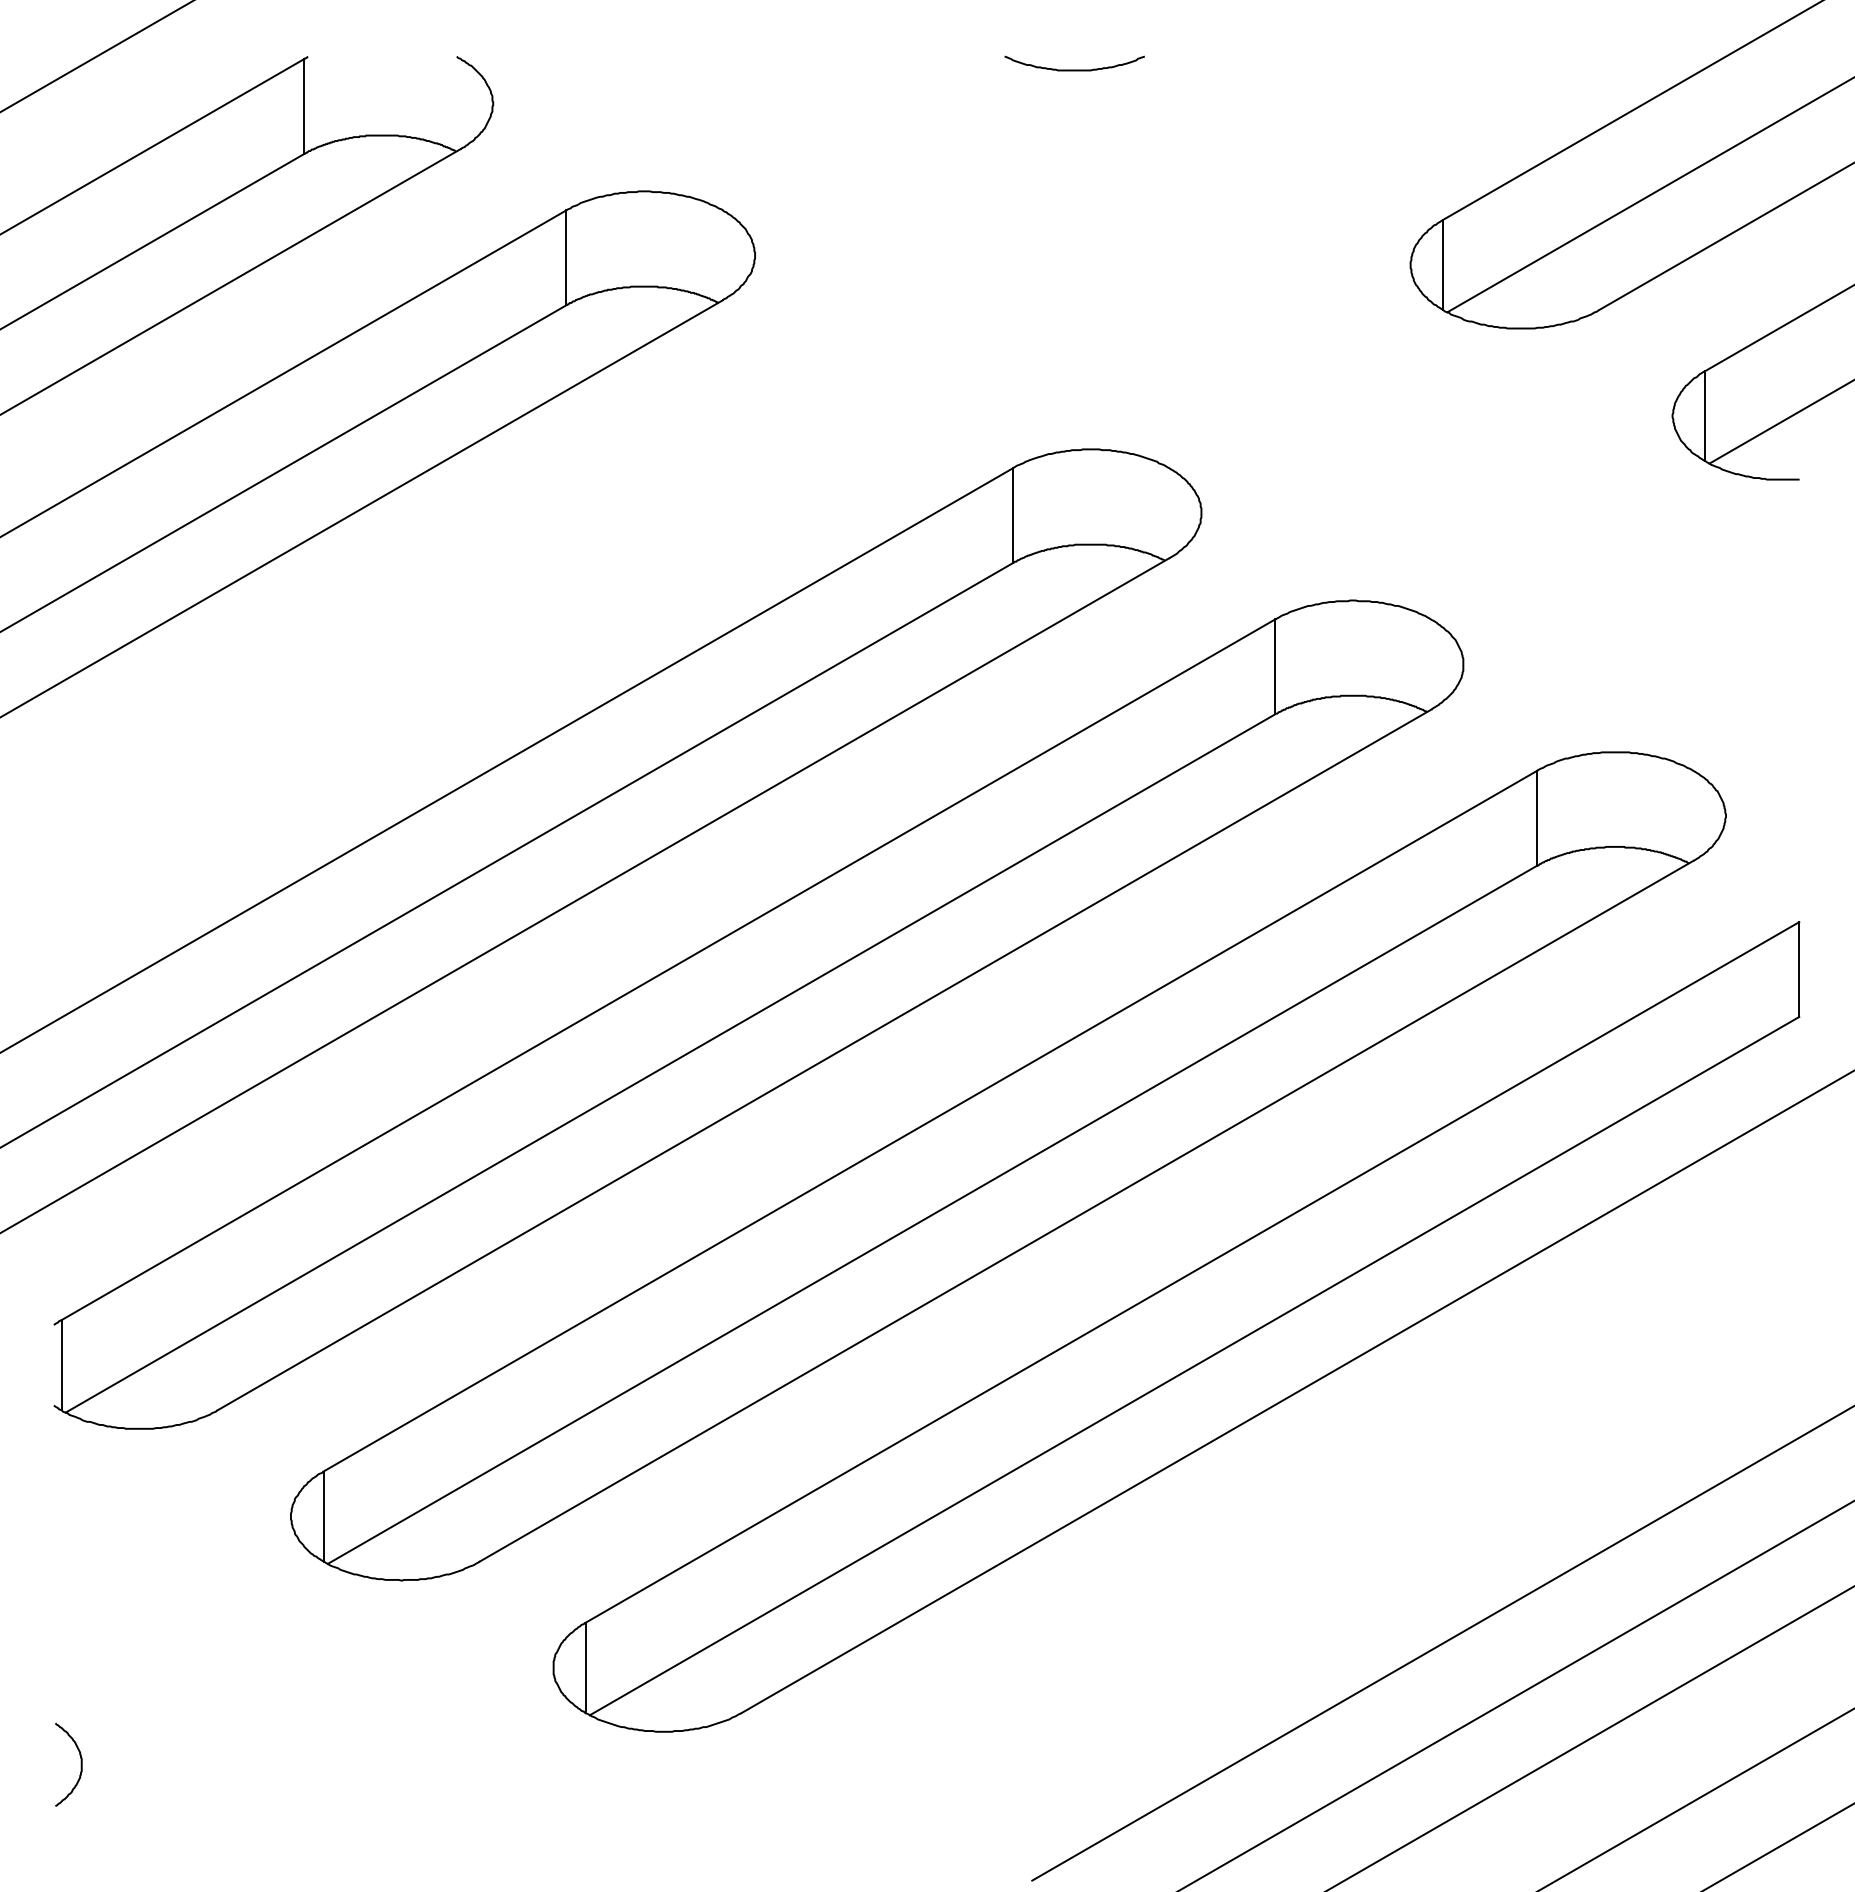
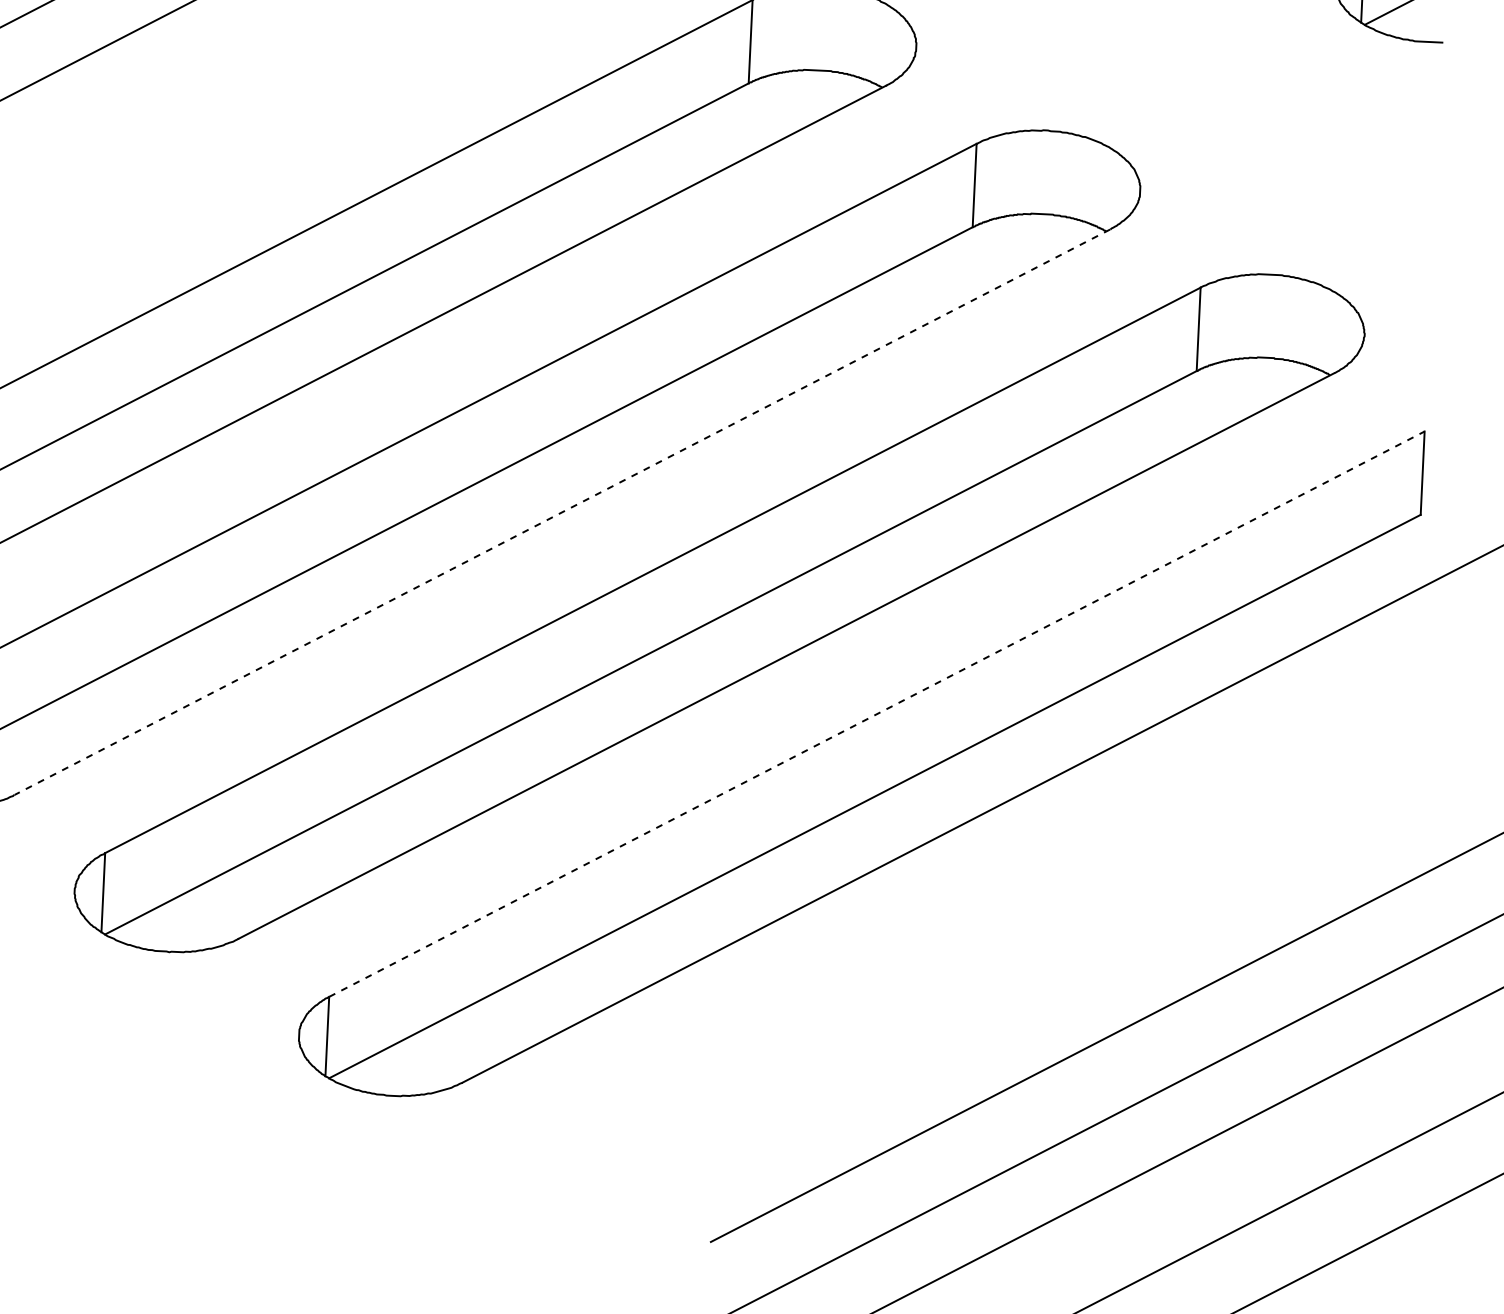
line: (824, 1059) -> (562, 511), solid -> dashed
line: (1192, 1272) -> (876, 714), solid -> dashed

